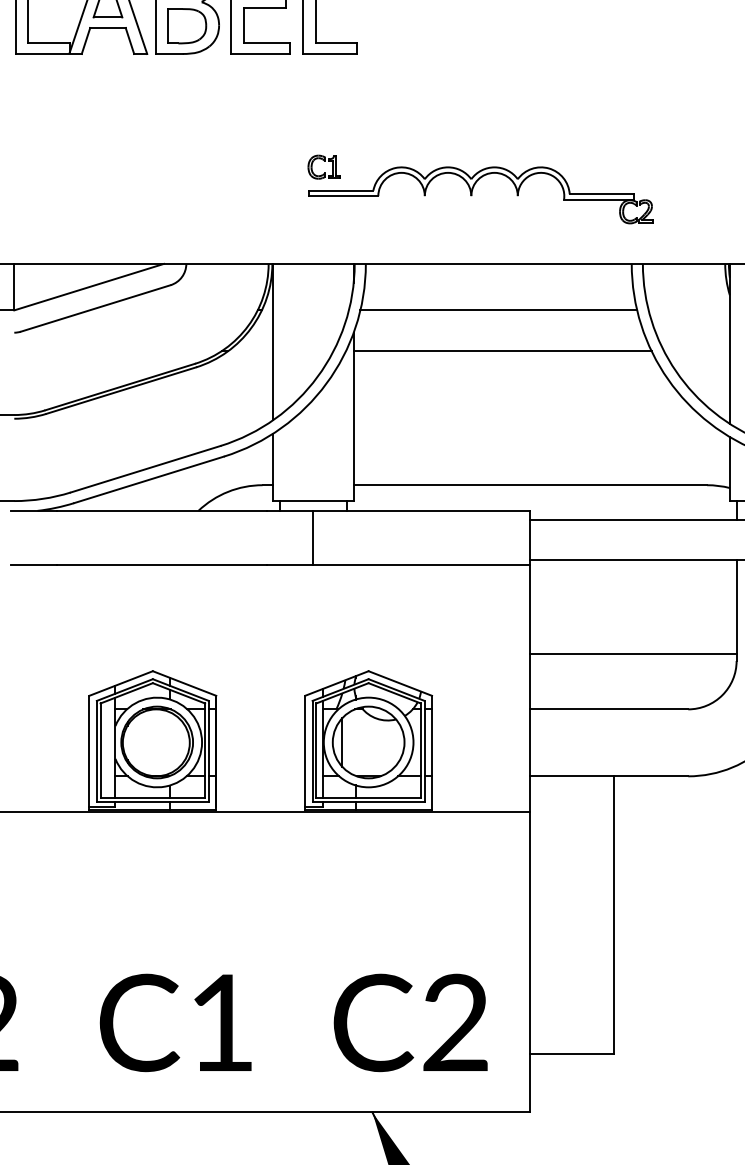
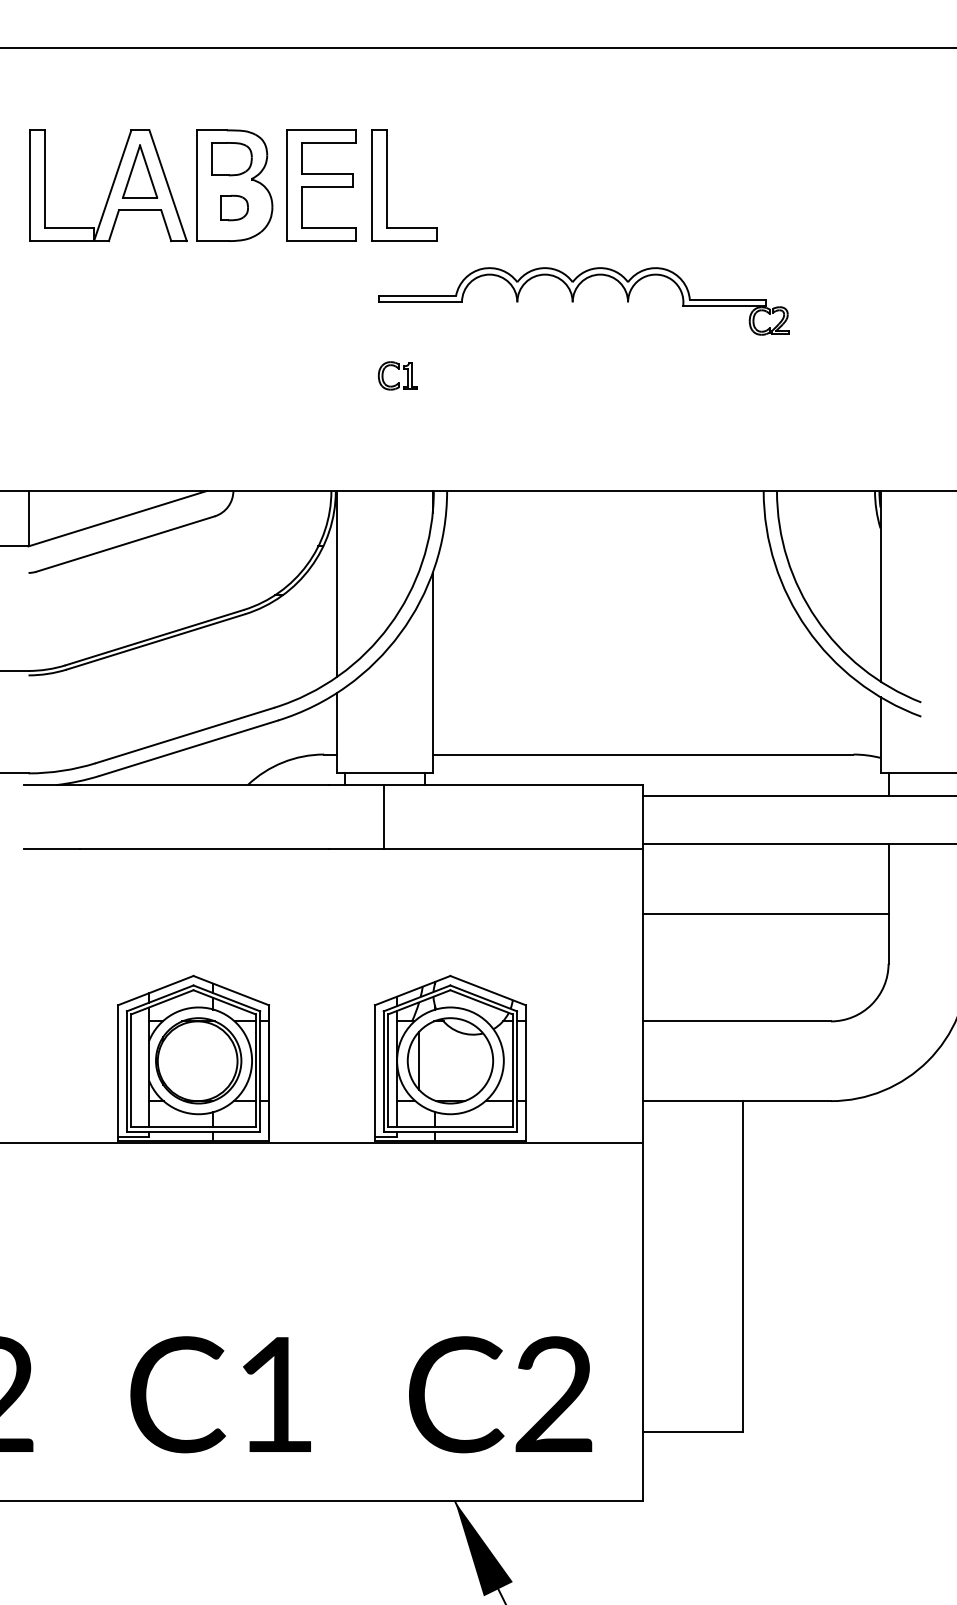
part: (187, 25) -> (234, 207), size x0.6
part: (472, 192) -> (574, 297), moved
line: (498, 310) -> (605, 546), removed
line: (502, 351) -> (609, 595), removed
line: (633, 653) -> (765, 913), moved

